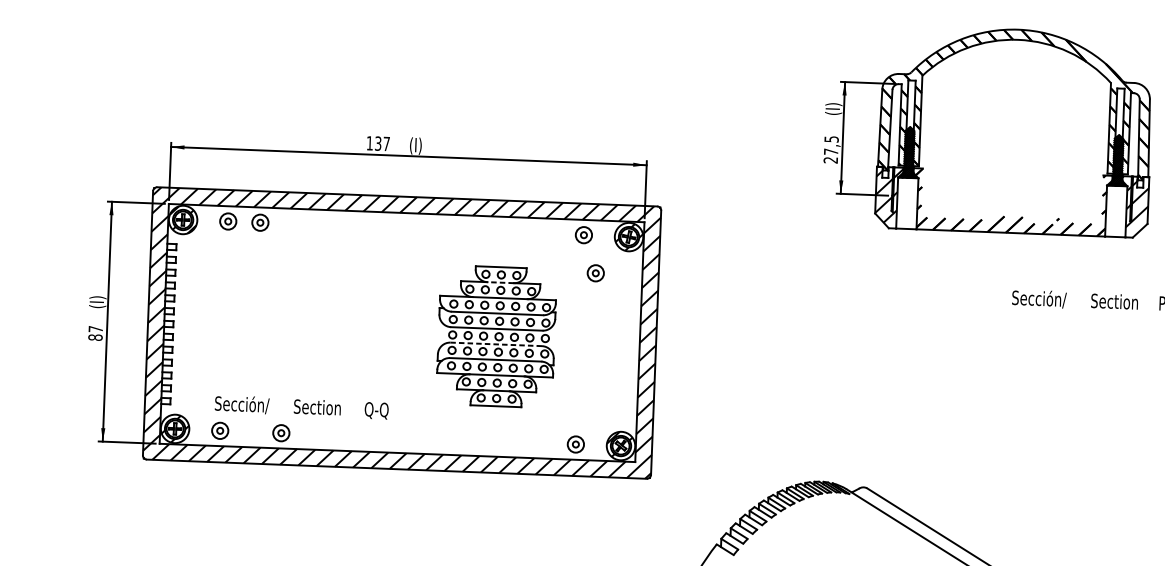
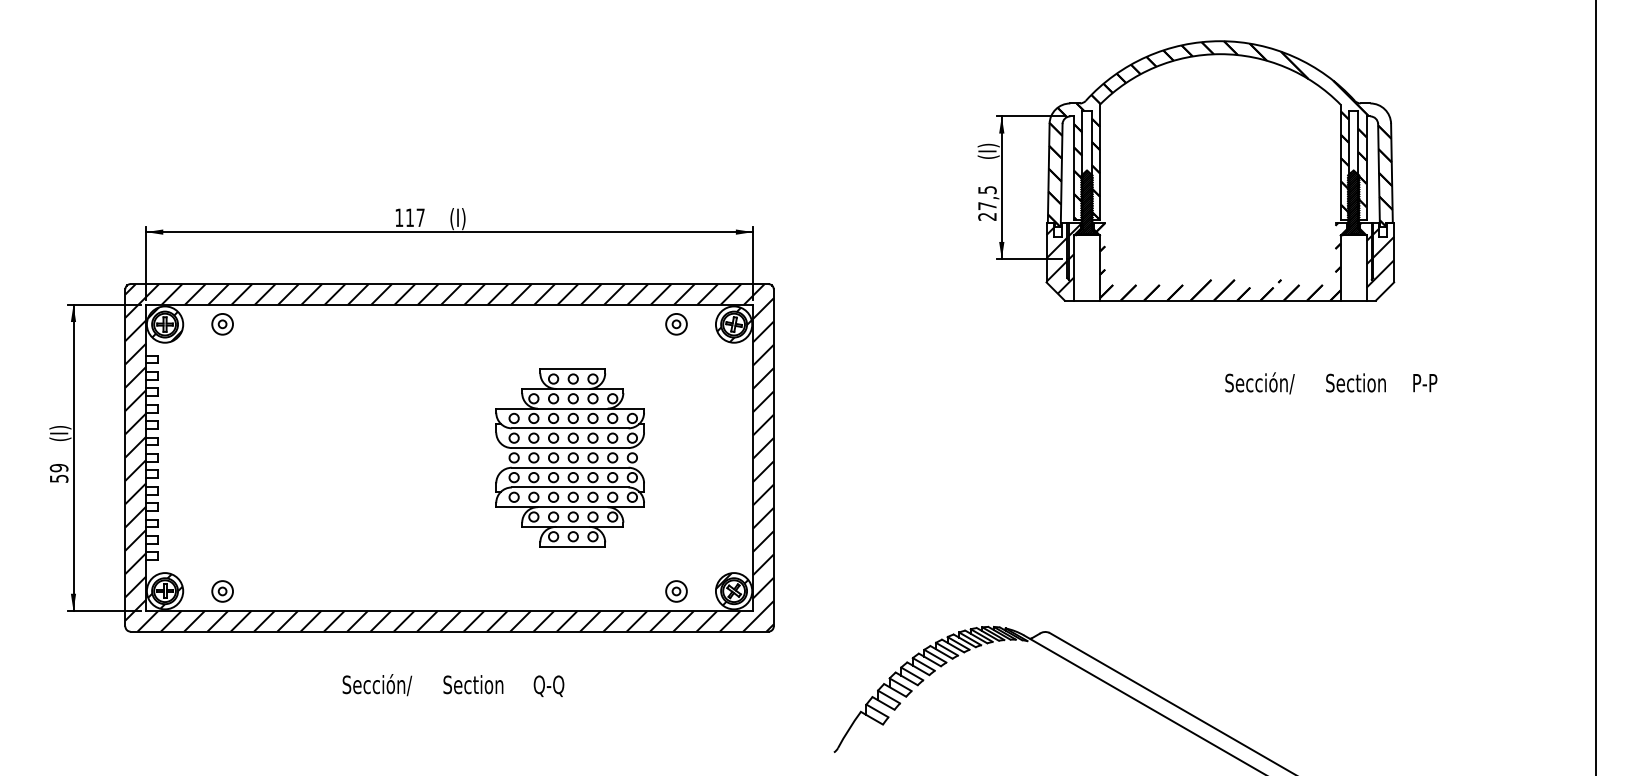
text: (377, 143) -> (409, 217), 137 -> 117
part: (260, 222) -> (263, 324), removed
part: (595, 273) -> (693, 372), removed
line: (500, 282) -> (572, 388), dashed -> solid
text: (95, 333) -> (58, 473), 87 -> 59
line: (495, 344) -> (569, 467), dashed -> solid
text: (301, 407) -> (453, 685), moved
part: (281, 433) -> (300, 591), removed

